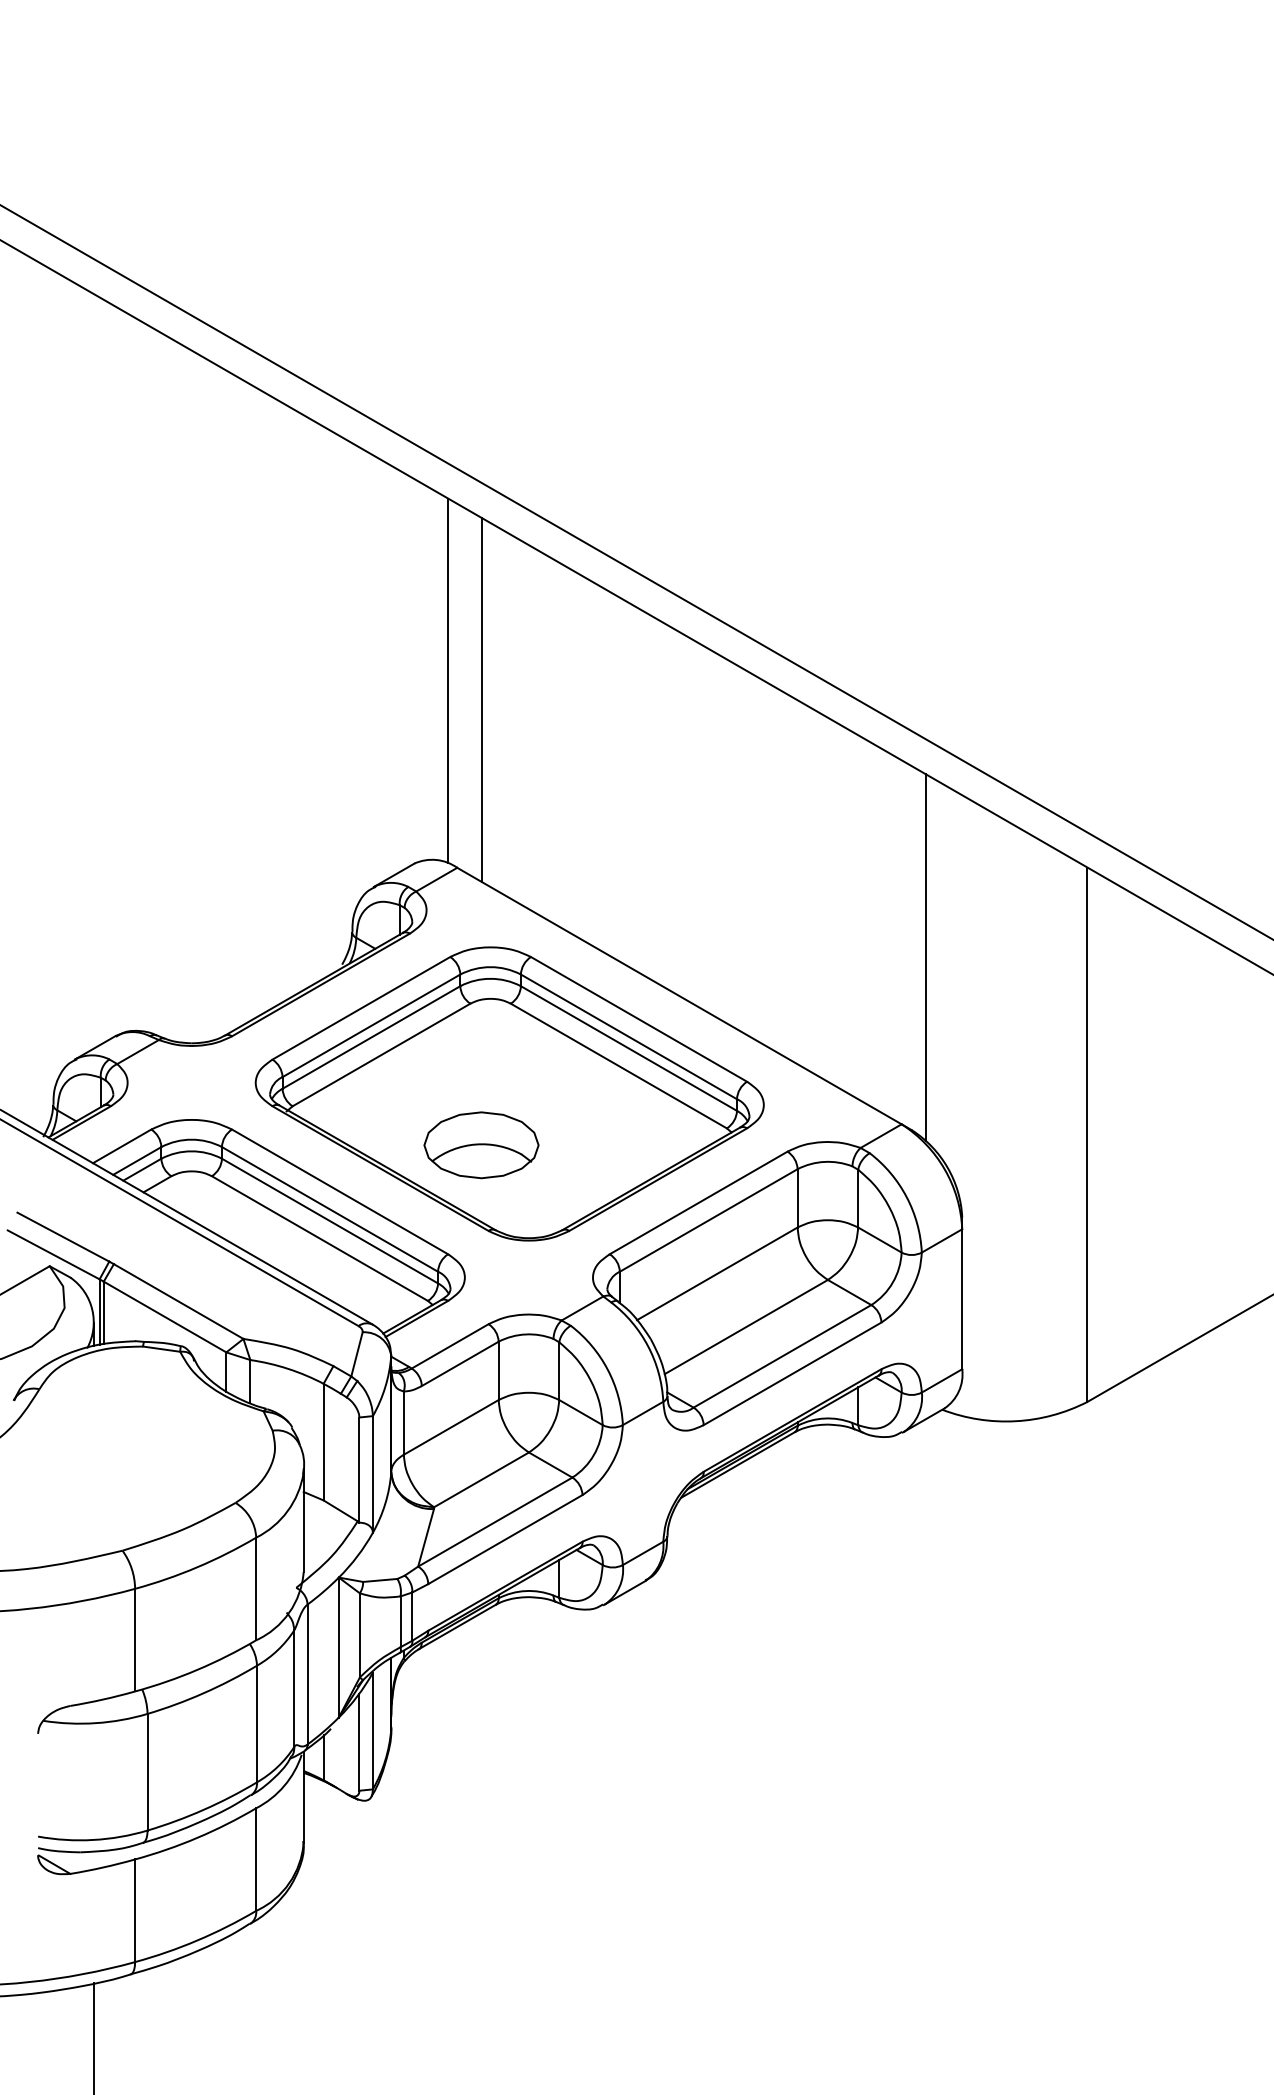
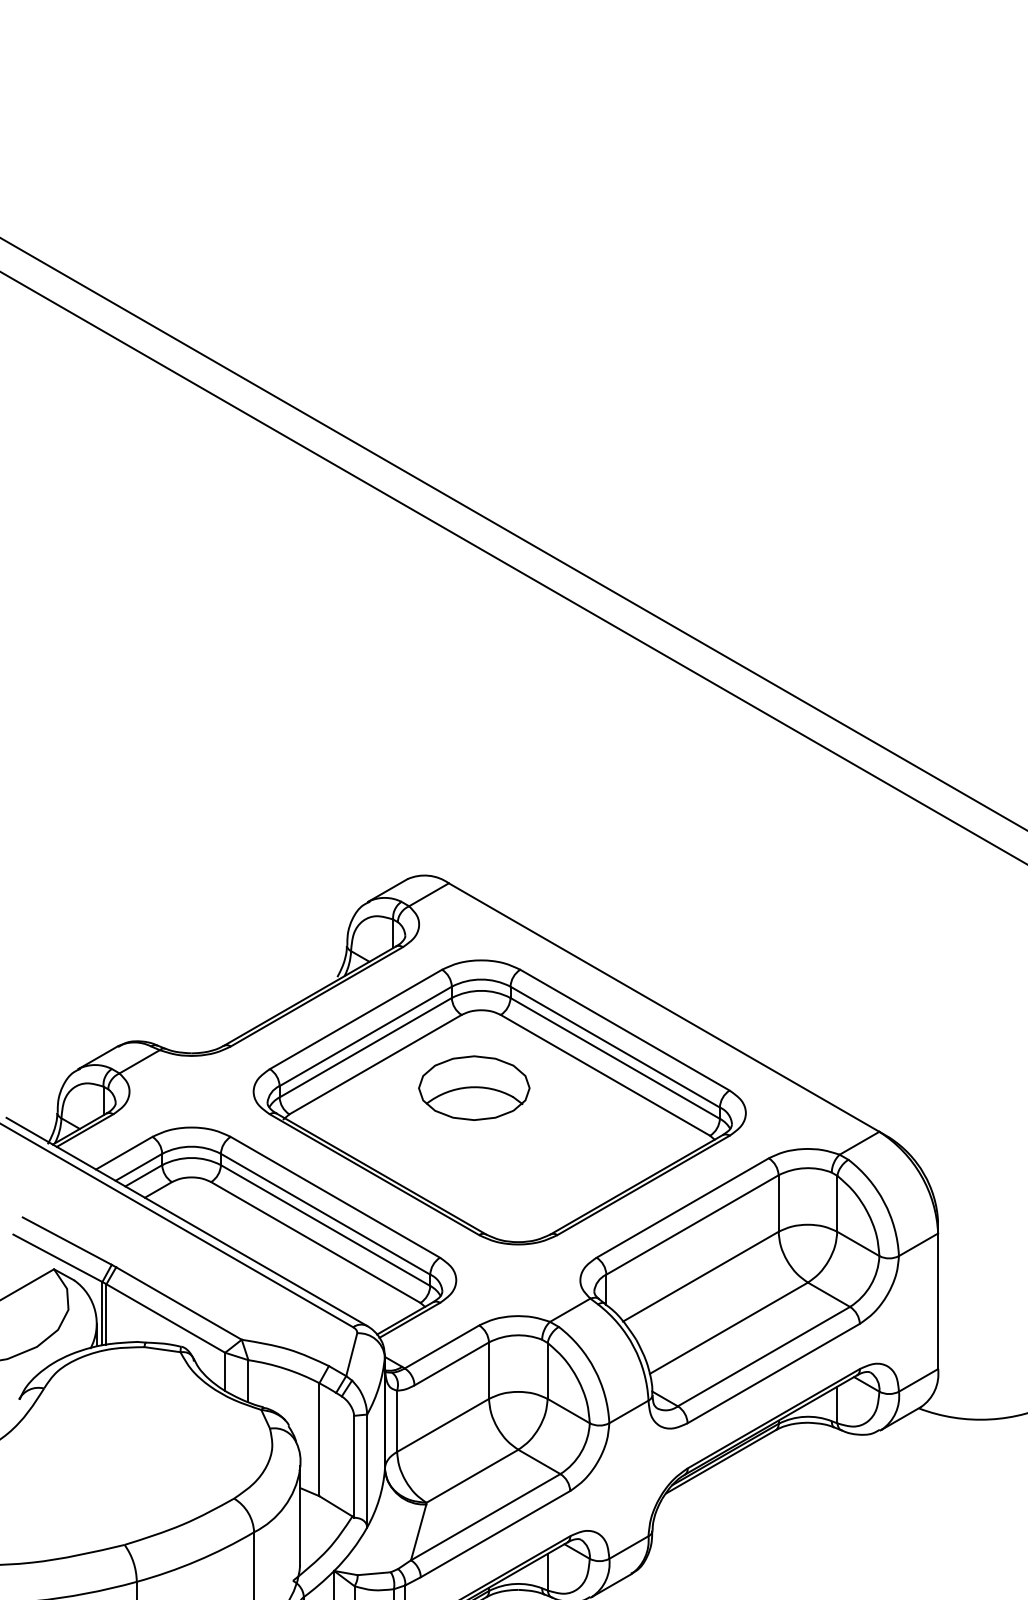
line: (448, 680) -> (440, 701), removed
line: (481, 699) -> (472, 720), removed
line: (925, 957) -> (902, 970), removed
part: (481, 1145) -> (474, 1088), moved

